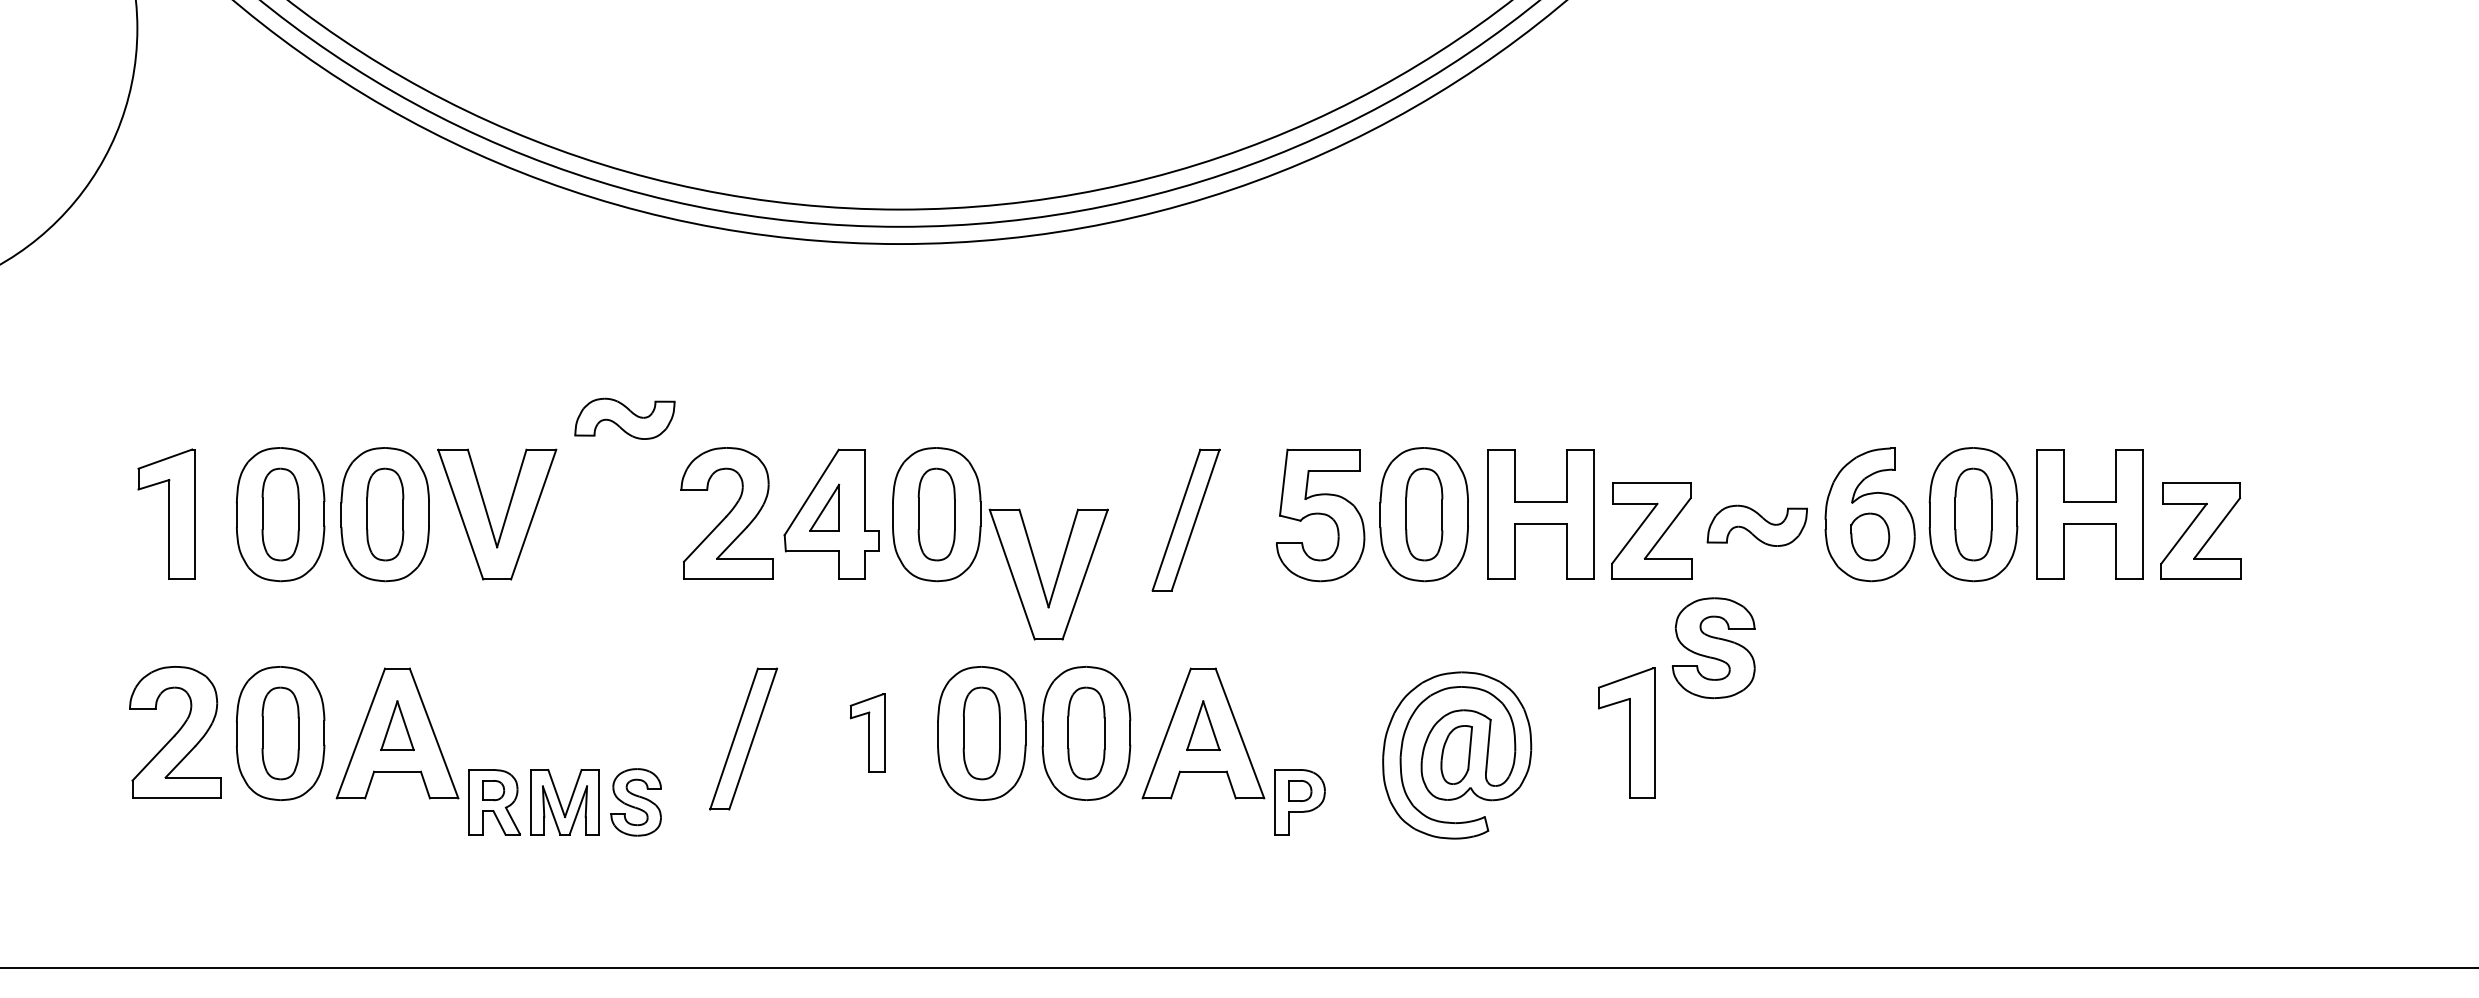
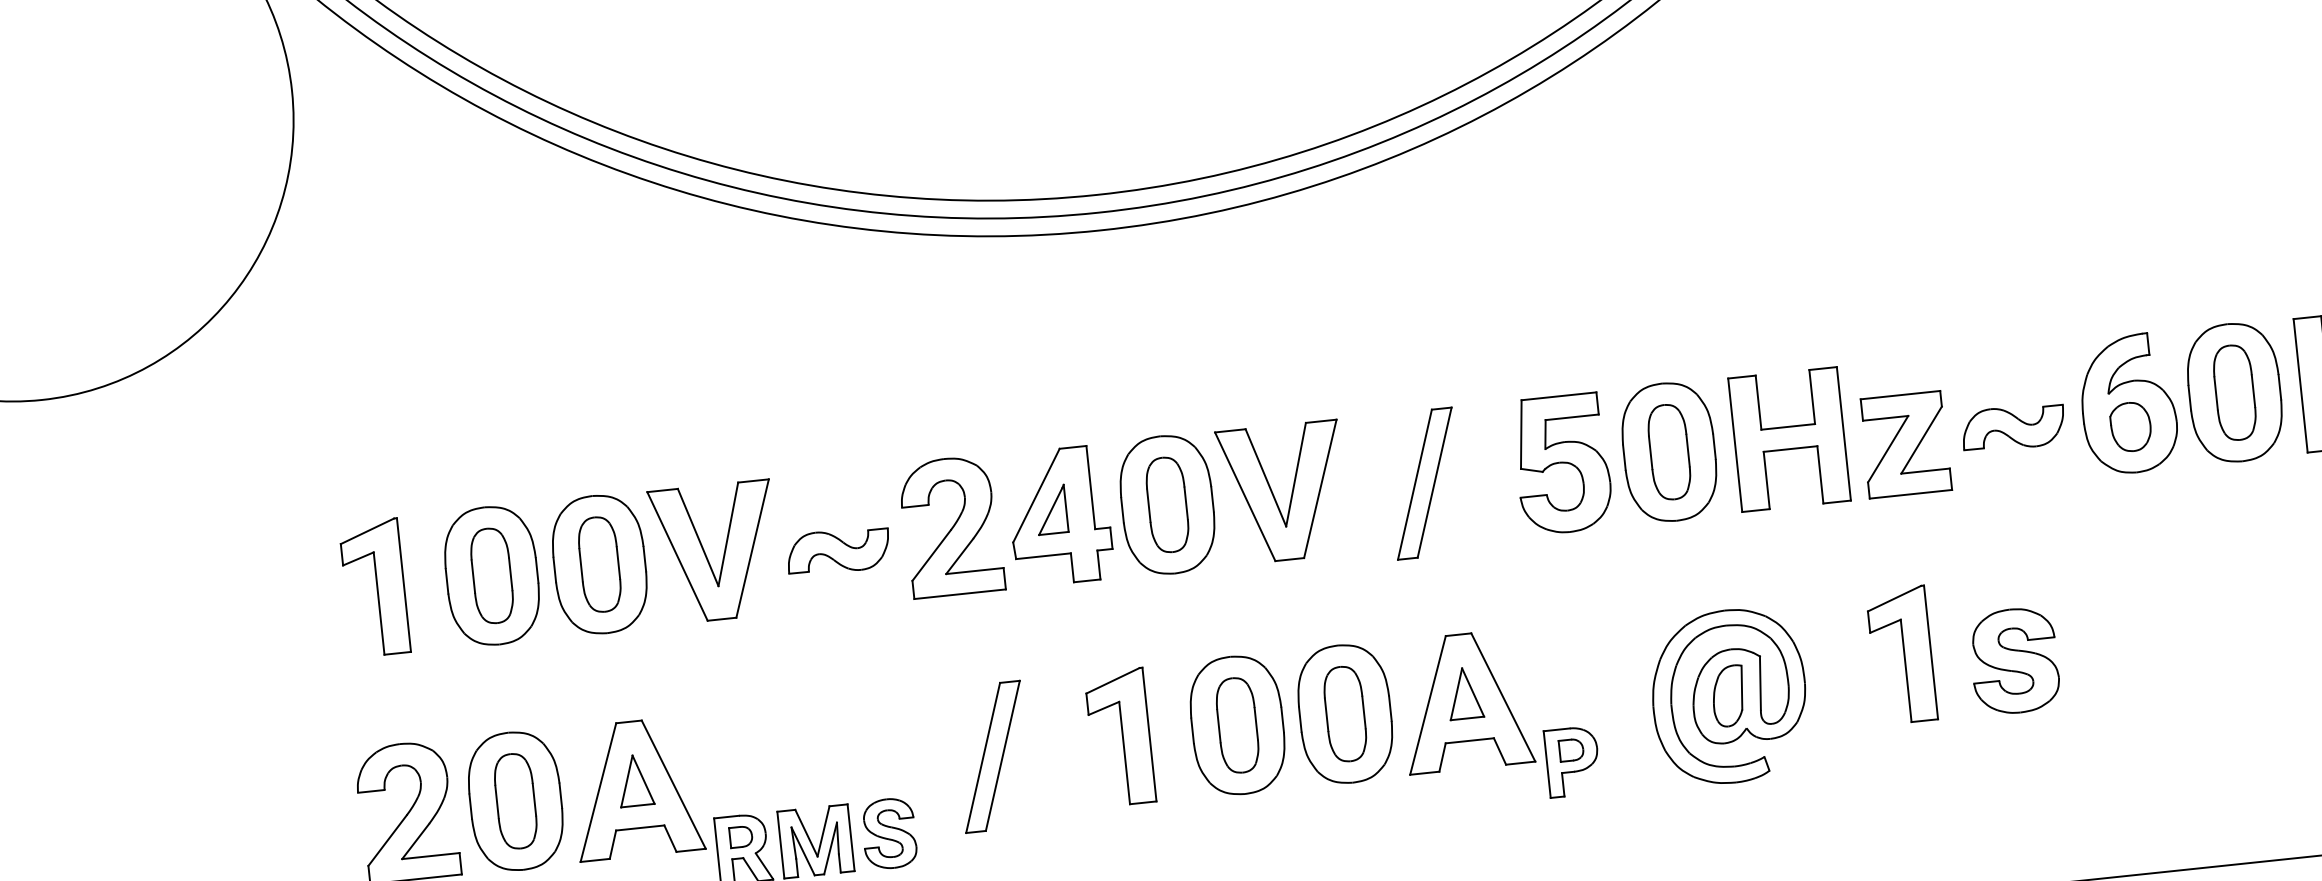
part: (624, 418) -> (837, 550), moved
part: (1040, 575) -> (1274, 494), moved
part: (1713, 648) -> (2014, 661), moved
part: (867, 732) -> (1119, 736), size x1.67

